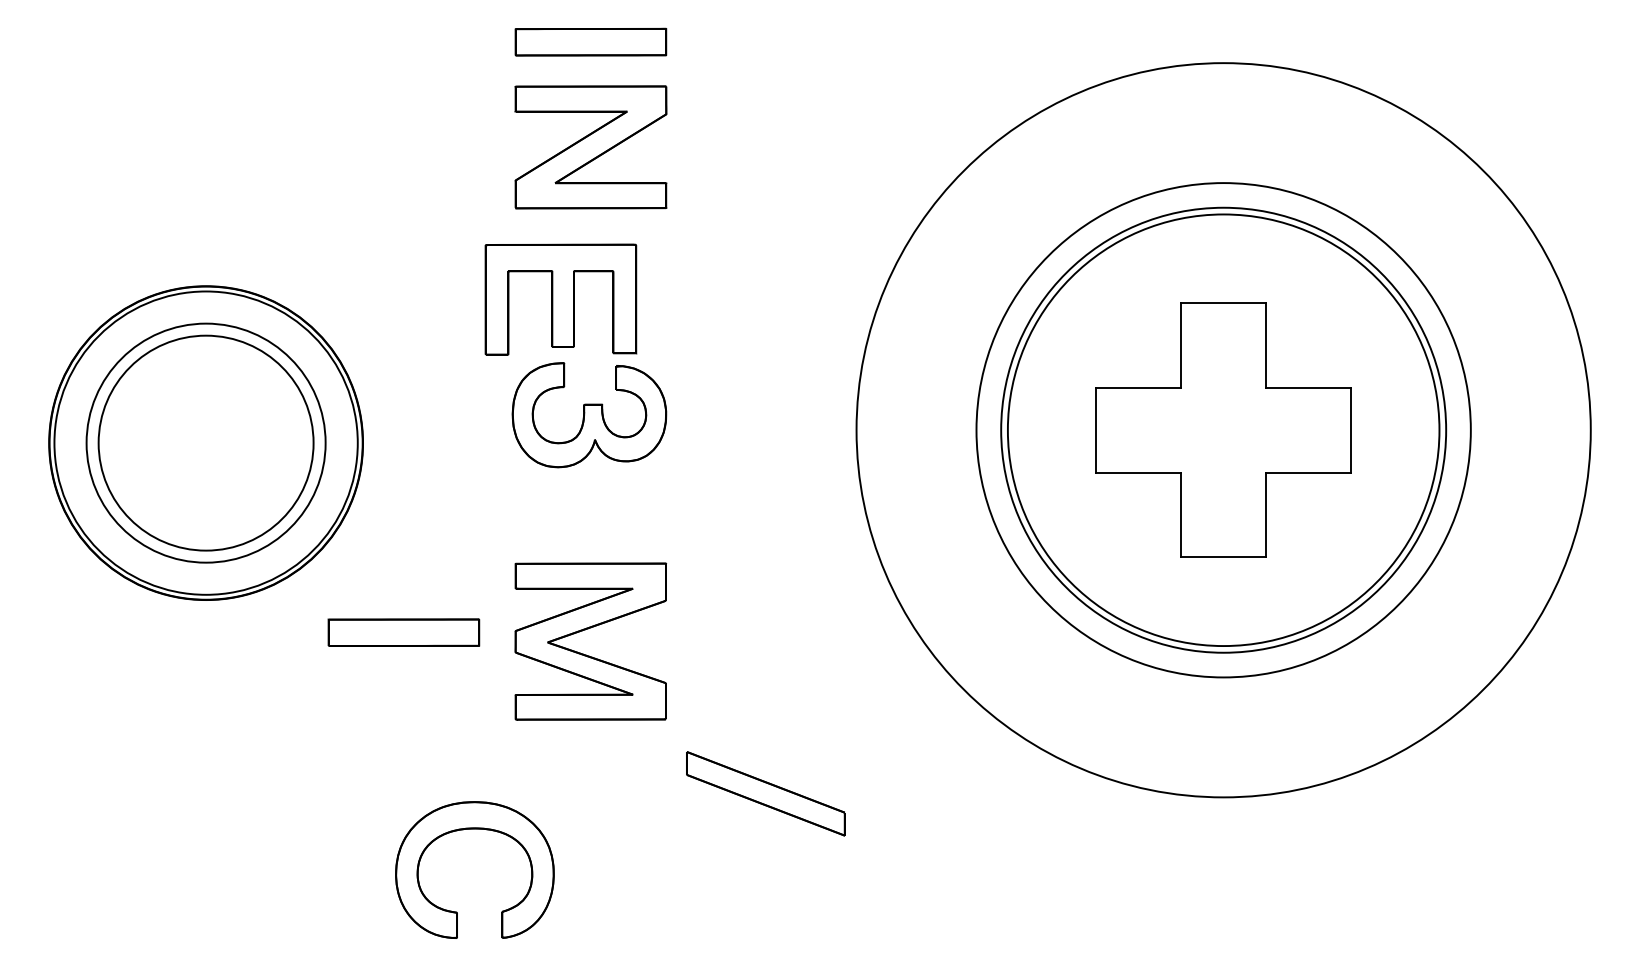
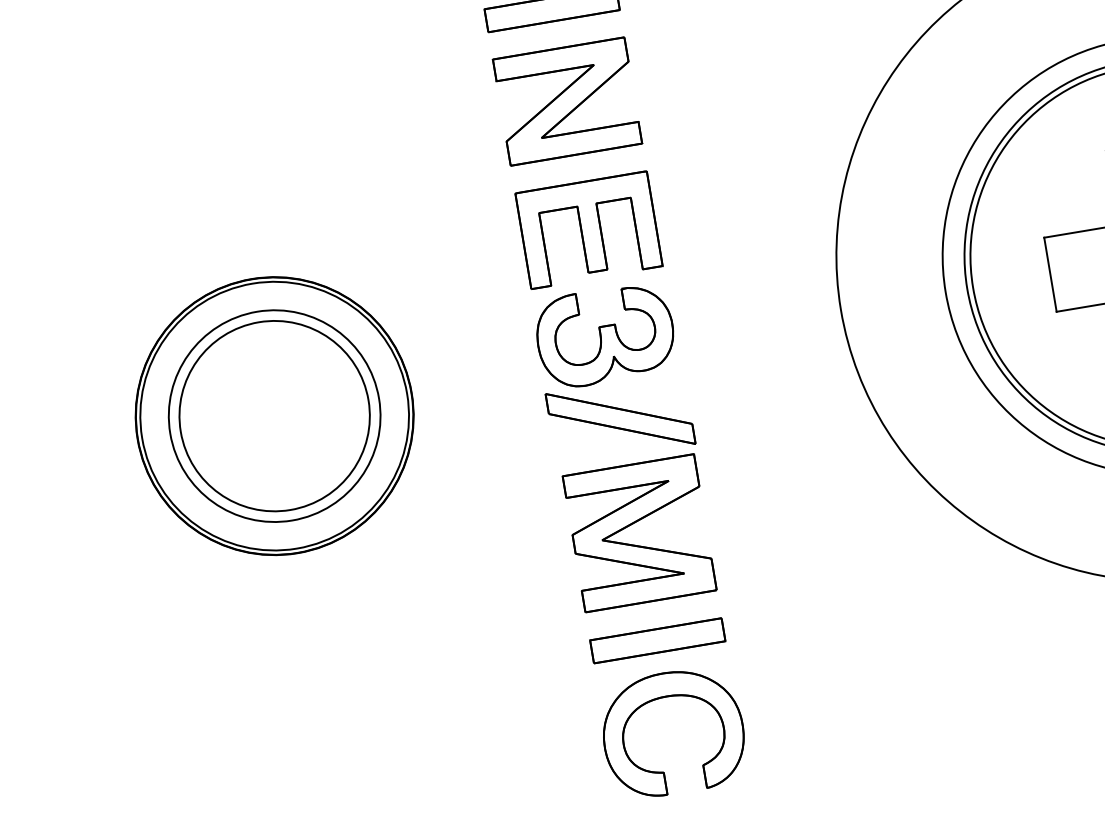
part: (560, 299) -> (588, 230), moved
part: (403, 632) -> (657, 640), moved
part: (765, 793) -> (620, 418), moved
part: (474, 829) -> (666, 697), moved

